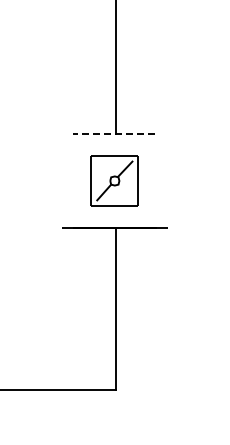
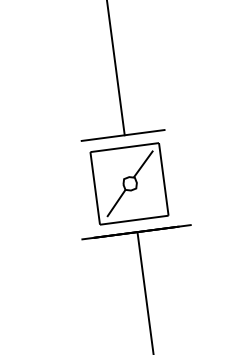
line: (113, 134) -> (122, 136), dashed -> solid
part: (114, 180) -> (129, 183), size x1.43

